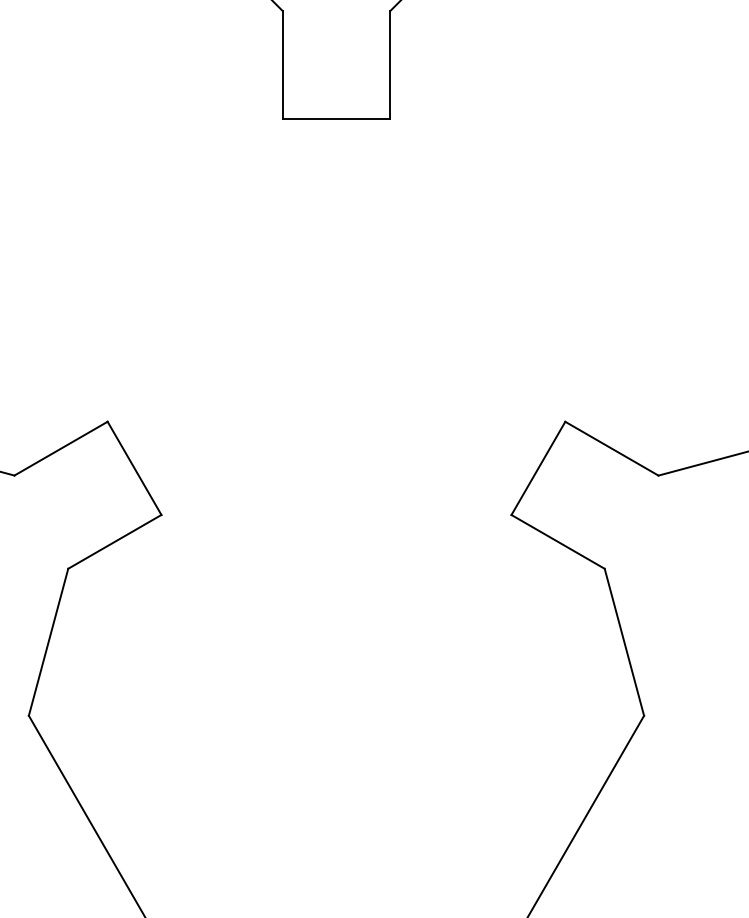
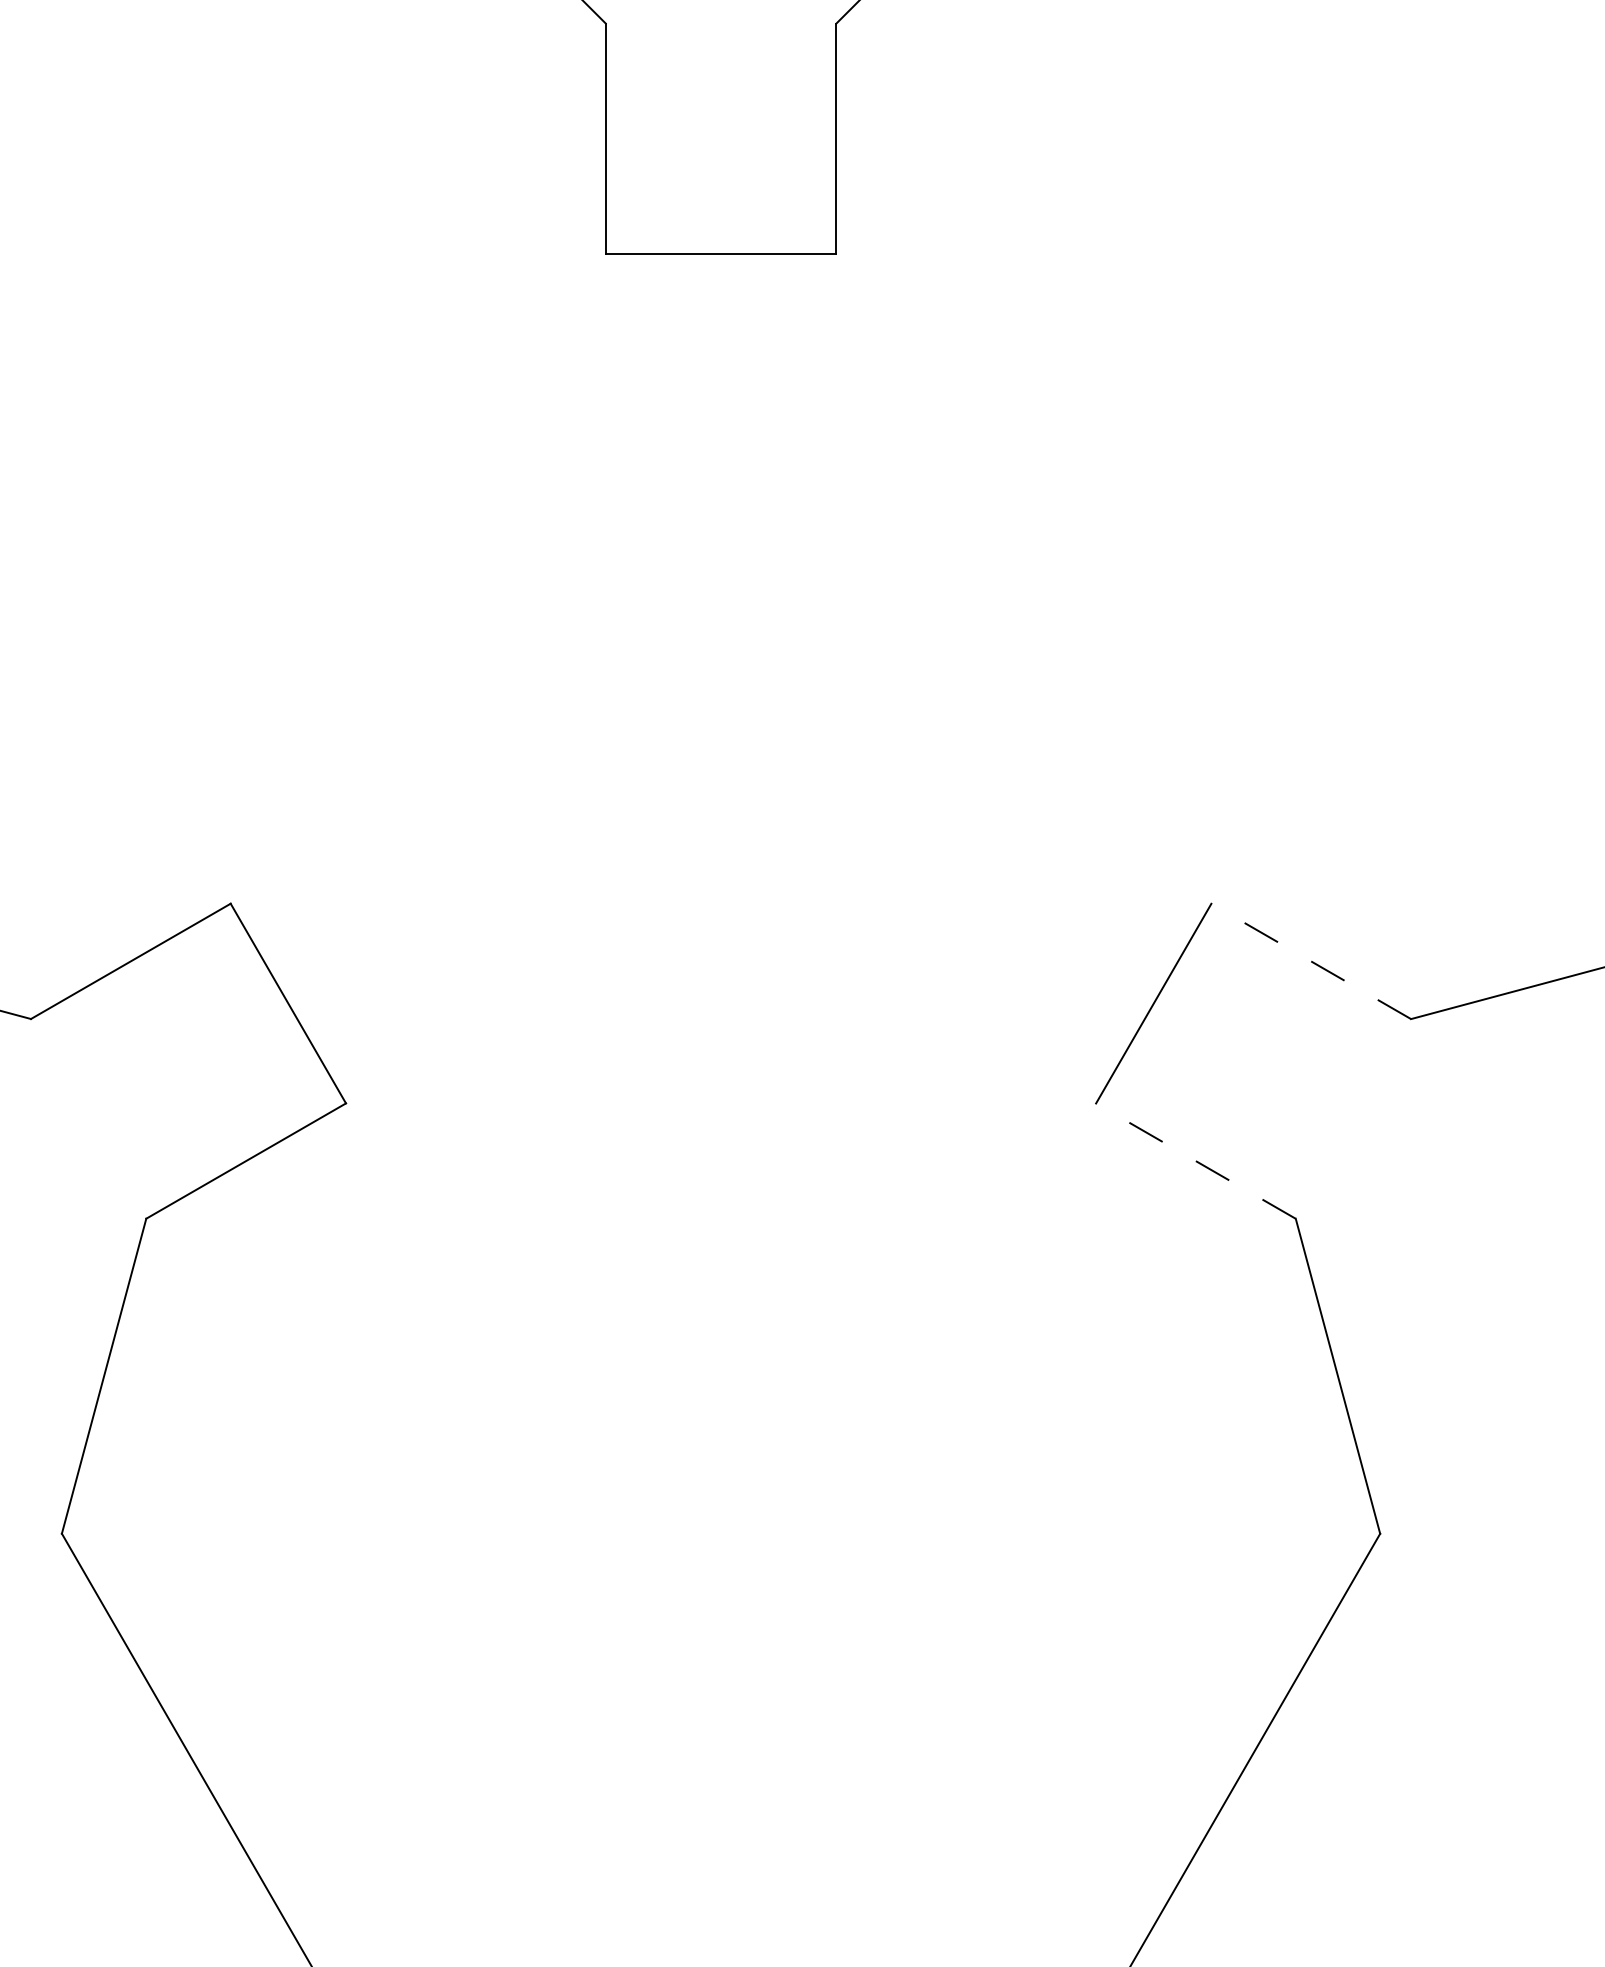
line: (611, 448) -> (1310, 961), solid -> dashed
line: (558, 541) -> (1196, 1160), solid -> dashed

